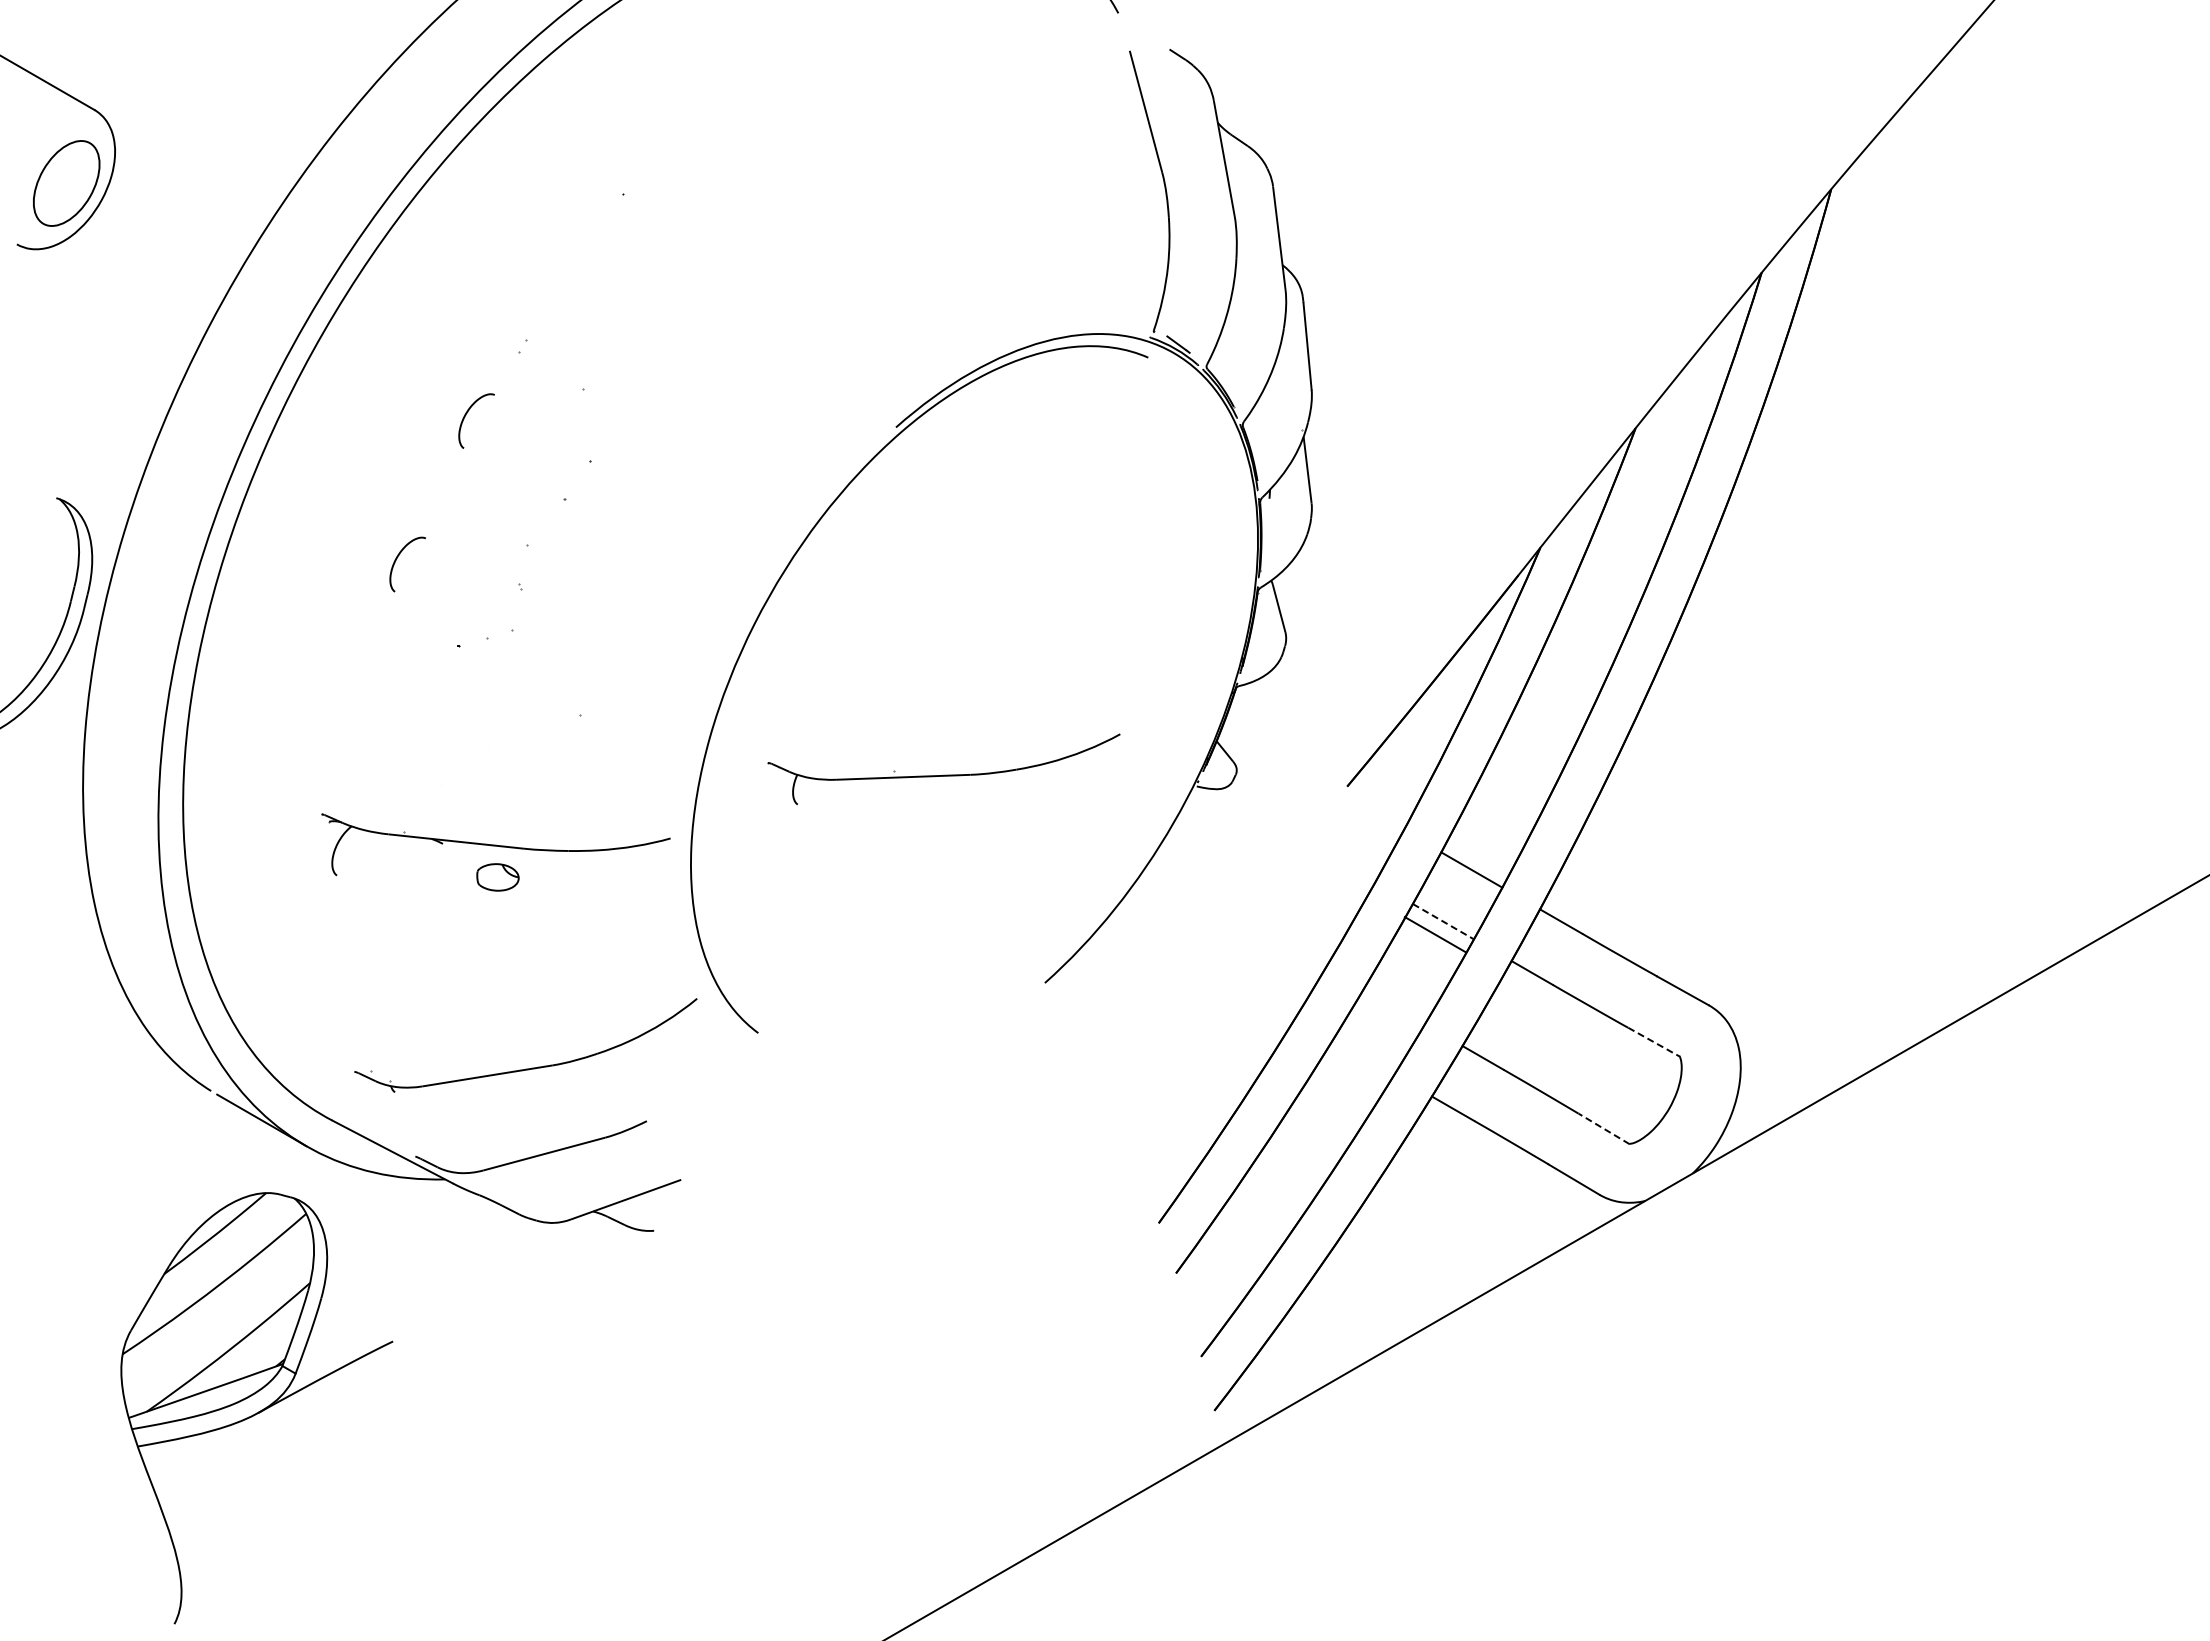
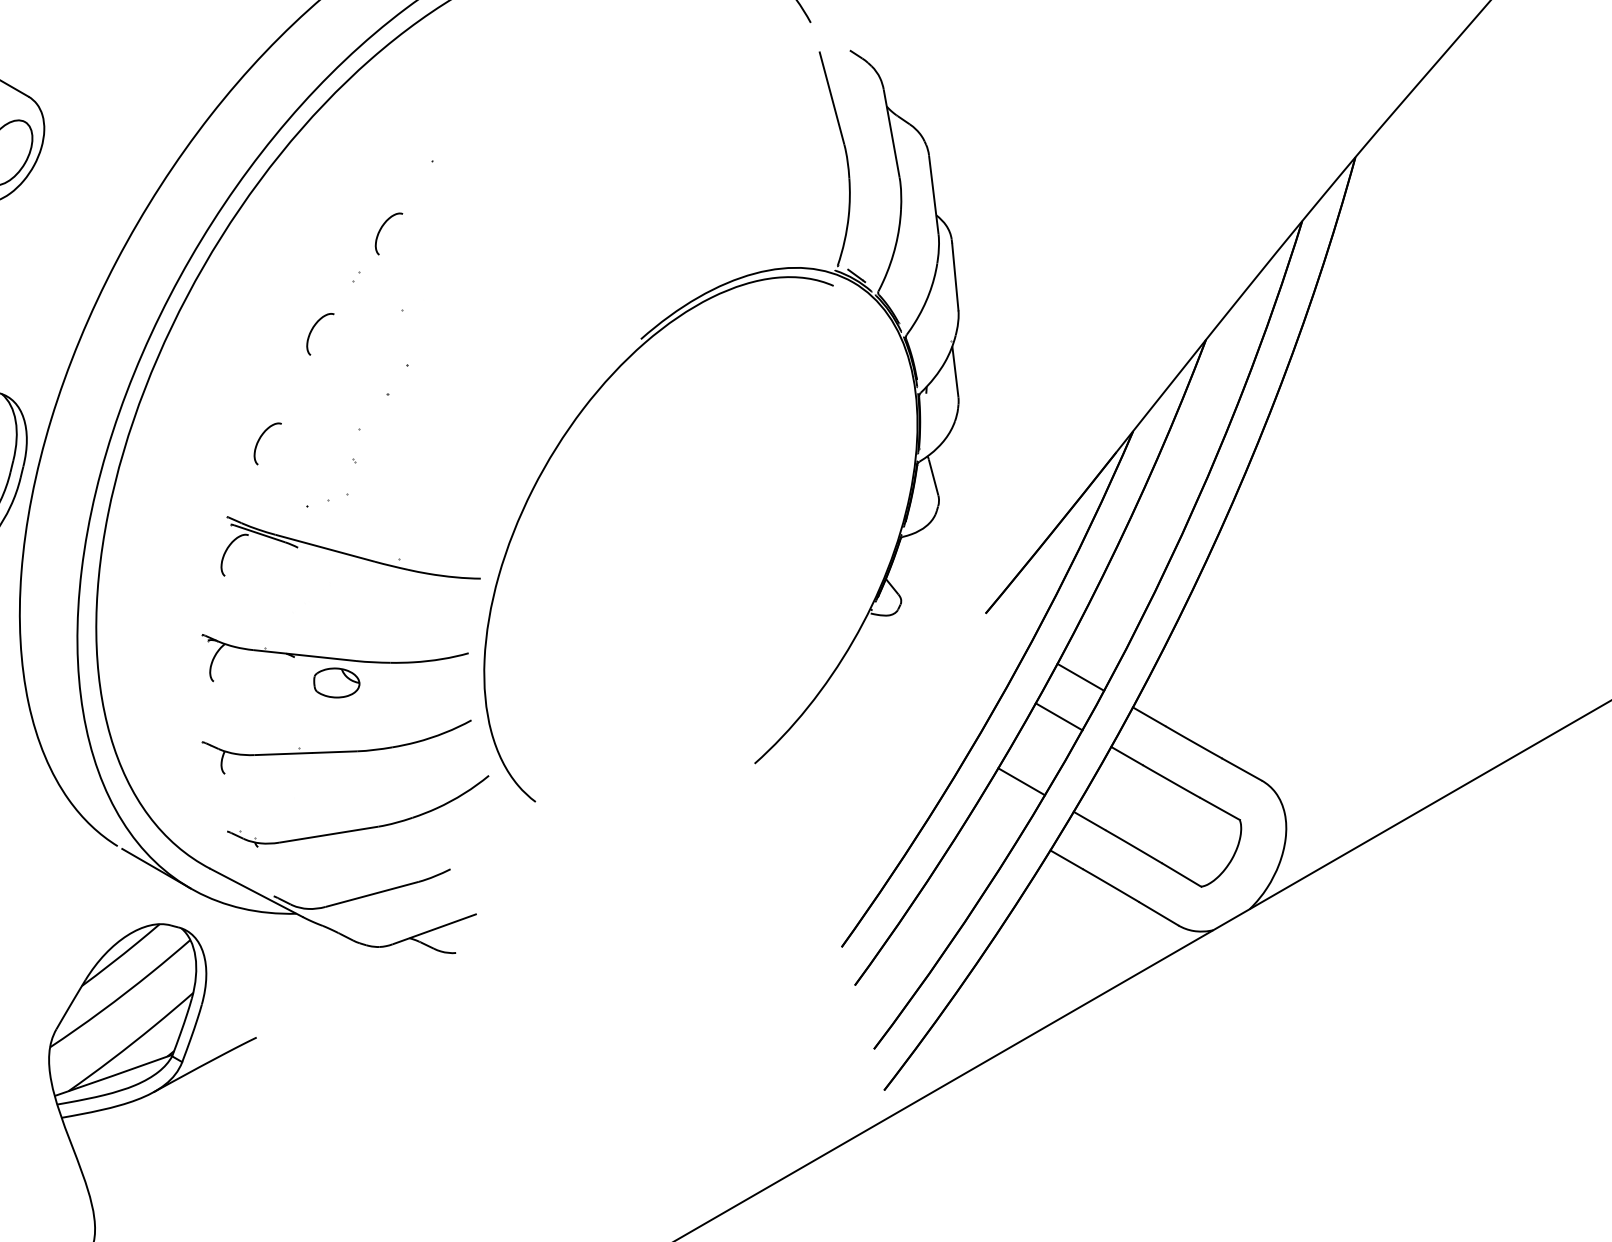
curve: (556, 283) -> (381, 229), added
part: (514, 708) -> (349, 553), added
part: (943, 769) -> (336, 747), moved
part: (497, 877) -> (336, 683), size x1.43
line: (1443, 921) -> (1059, 716), dashed -> solid
line: (1434, 934) -> (1021, 781), moved
line: (1654, 1042) -> (1220, 809), dashed -> solid
line: (1604, 1128) -> (1182, 874), dashed -> solid

